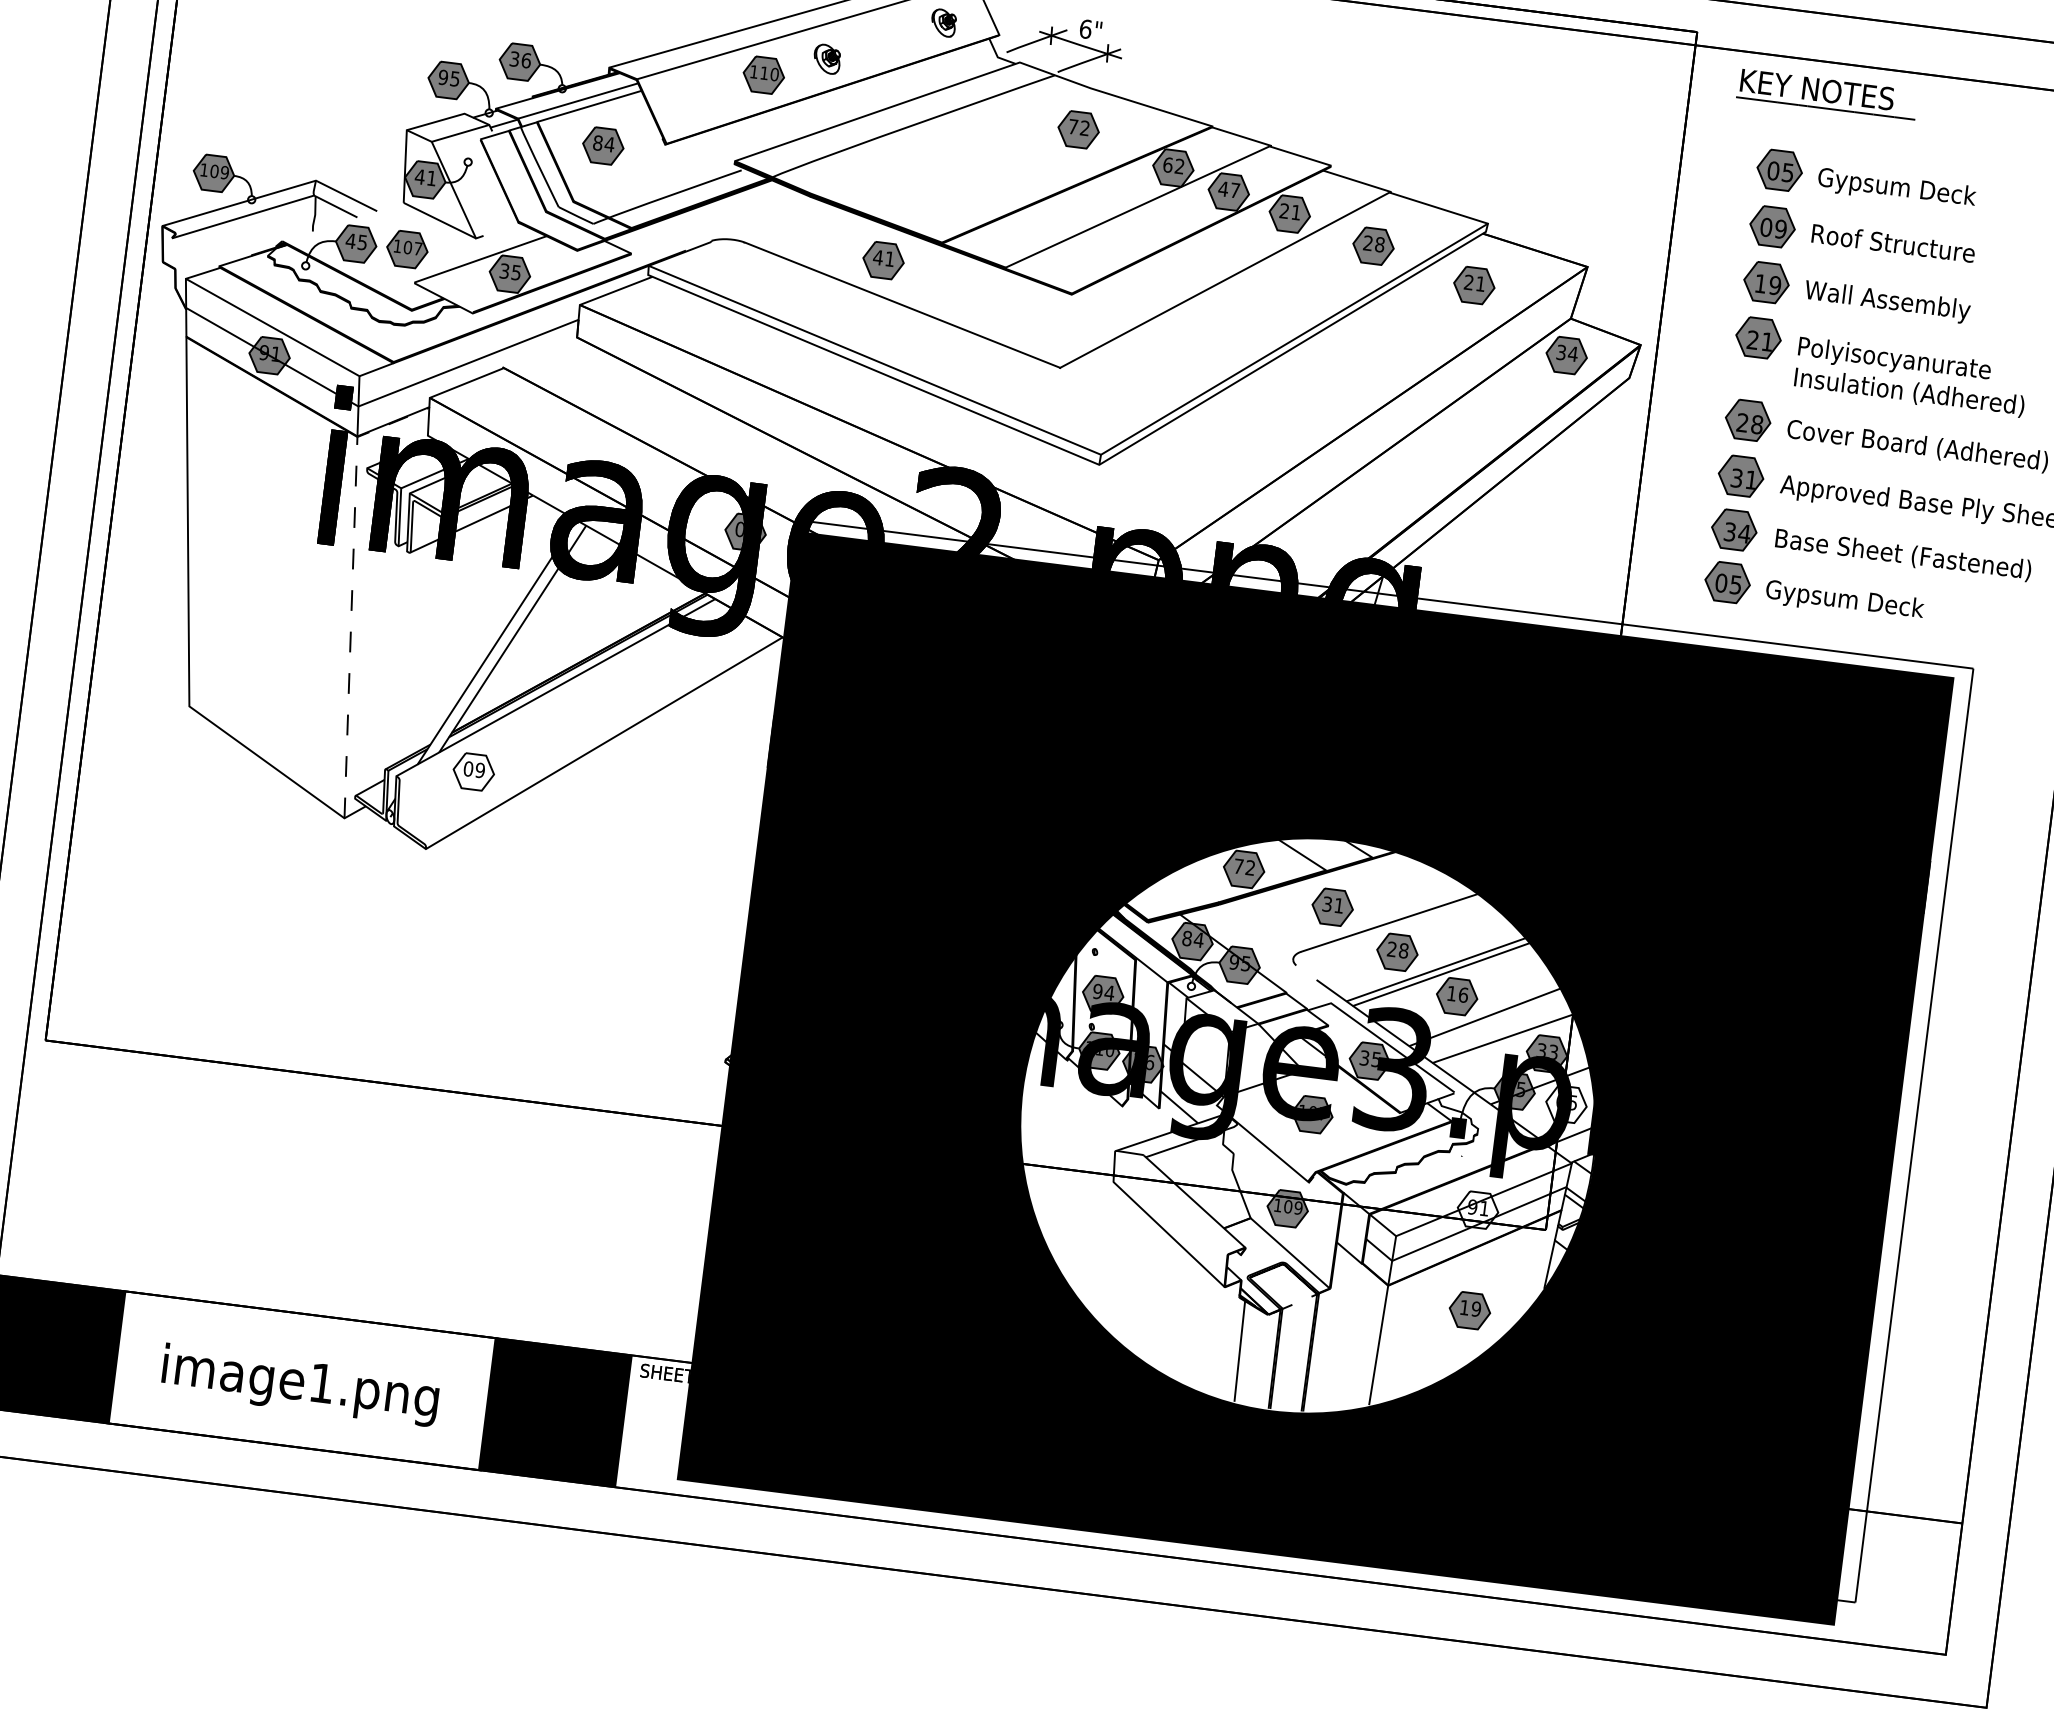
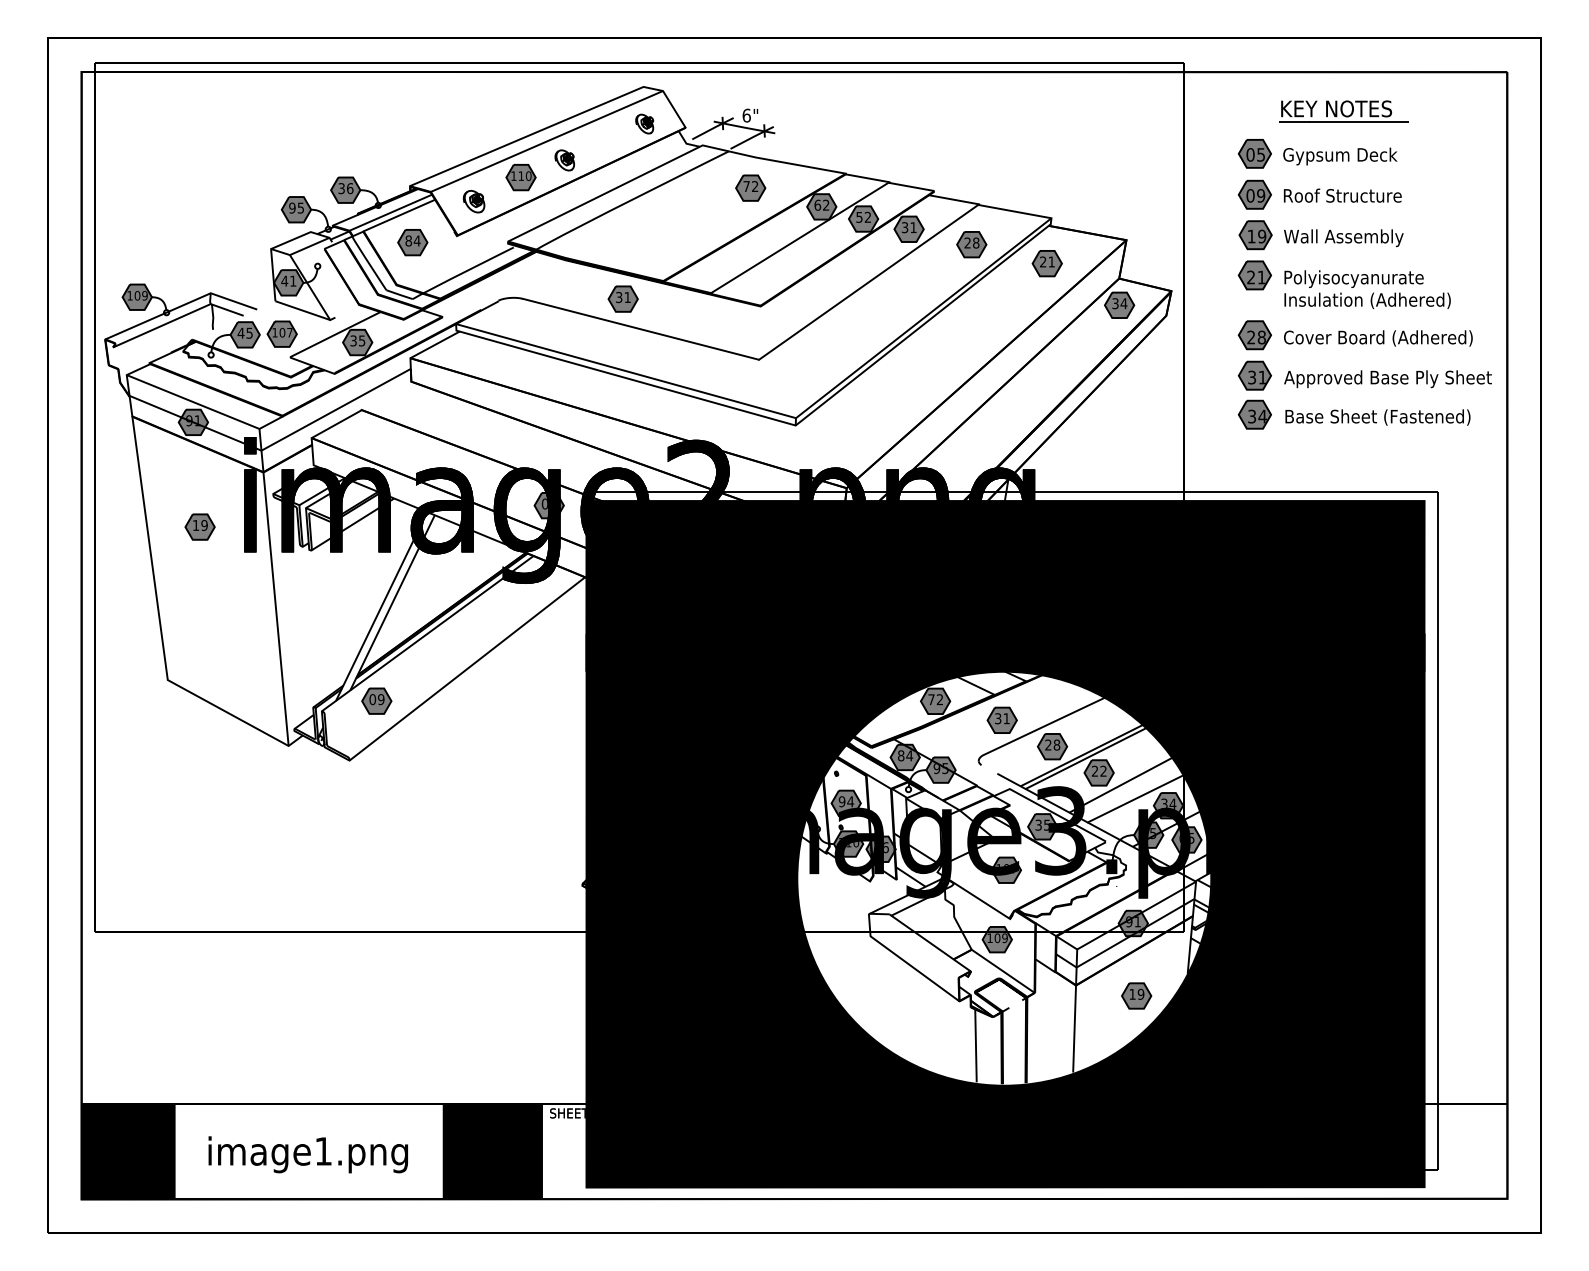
part: (1826, 94) -> (1343, 111), moved
part: (694, 99) -> (473, 201), added
text: (1228, 189) -> (863, 217), 47 -> 52
text: (1284, 212) -> (905, 228), 21 -> 31
text: (877, 257) -> (618, 297), 41 -> 31
part: (259, 500) -> (199, 526), added
line: (352, 587) -> (273, 580), dashed -> solid
part: (1813, 592) -> (1317, 452), removed
fill: (473, 770) -> (376, 700), added
text: (1458, 993) -> (1099, 770), 16 -> 22
text: (1552, 1051) -> (1172, 803), 33 -> 34
fill: (1565, 1103) -> (1186, 839), added
fill: (1478, 1210) -> (1133, 923), added

